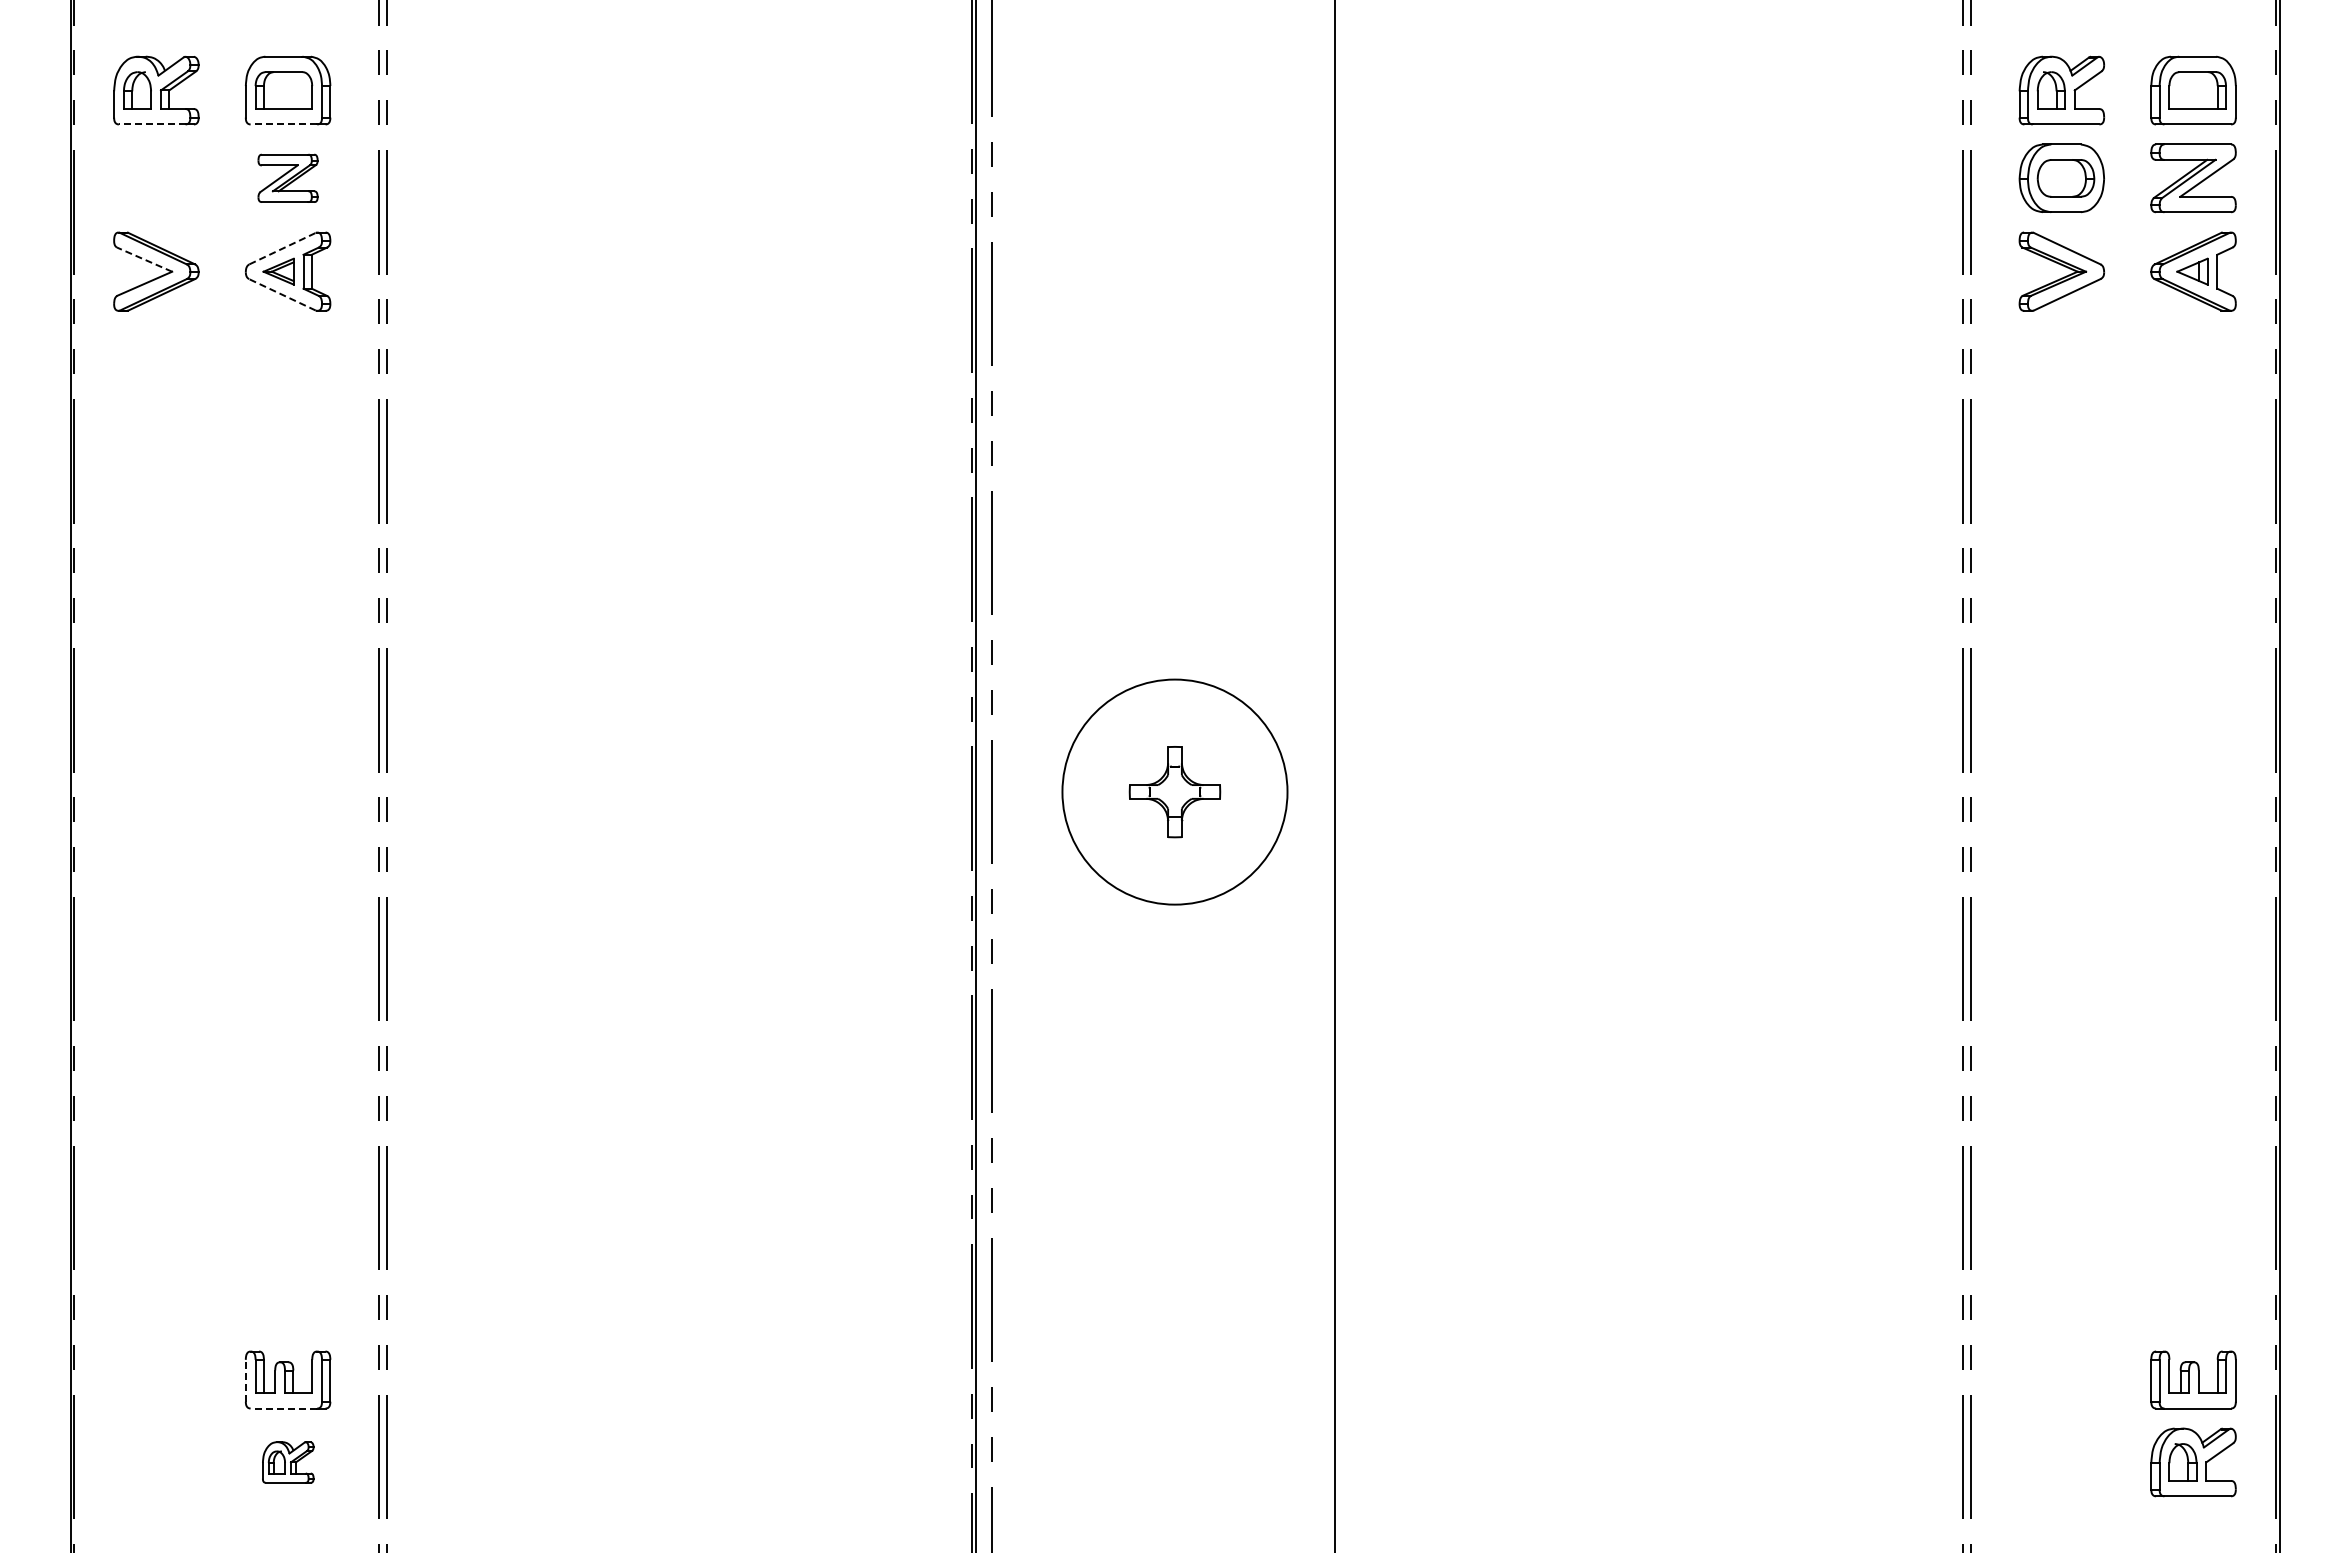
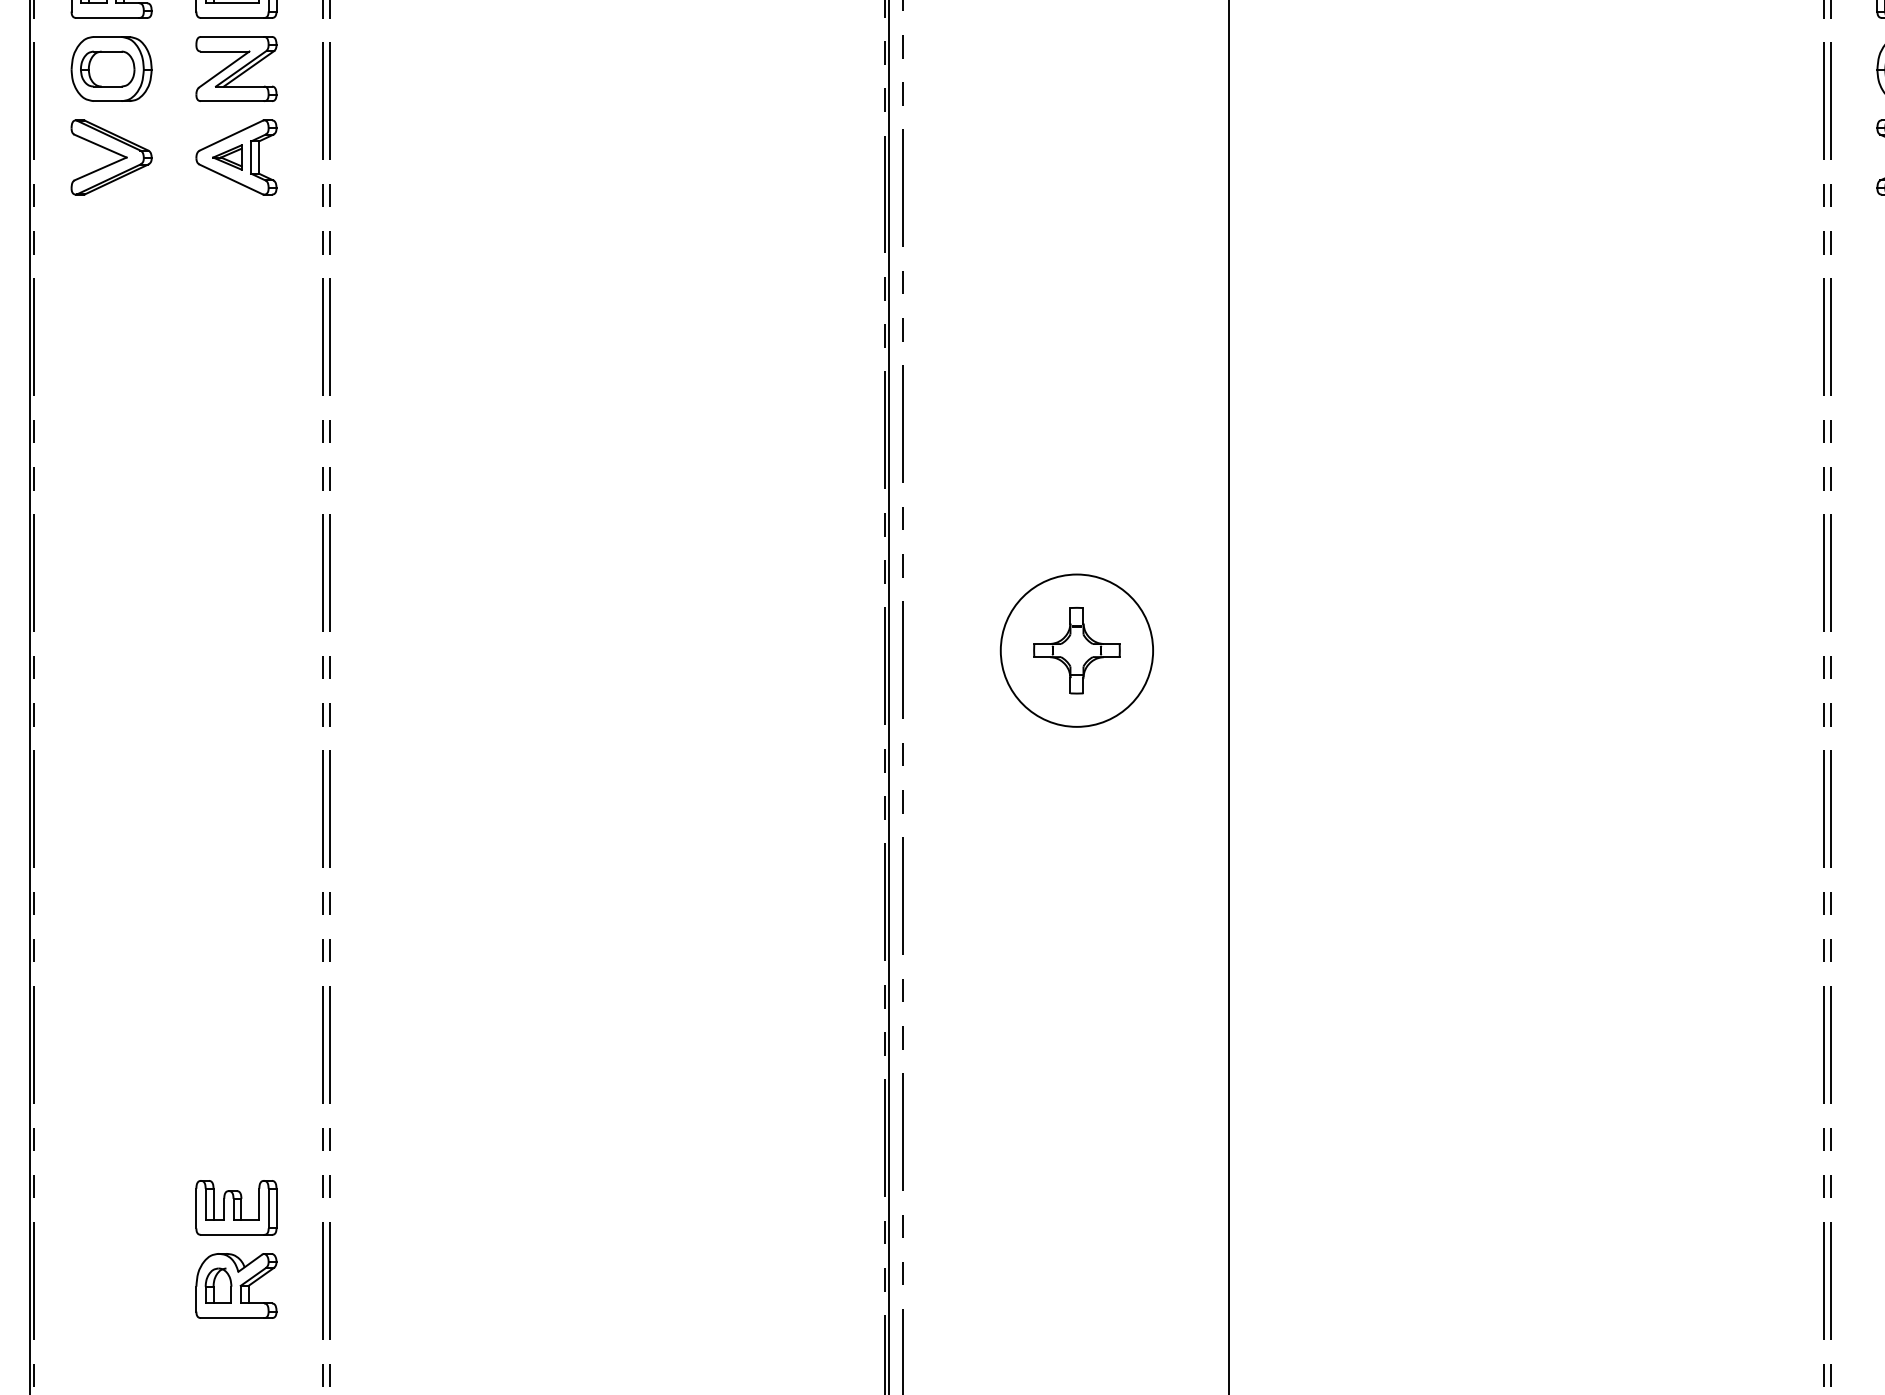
line: (151, 124) -> (107, 18), dashed -> solid
line: (283, 124) -> (232, 18), dashed -> solid
part: (156, 178) -> (111, 69), added
part: (287, 178) -> (235, 69), size x1.43
line: (282, 248) -> (231, 135), dashed -> solid
line: (144, 259) -> (100, 145), dashed -> solid
line: (282, 294) -> (231, 179), dashed -> solid
circle: (1174, 791) -> (1076, 650), size x0.71
line: (245, 1380) -> (196, 1208), dashed -> solid
line: (283, 1408) -> (232, 1234), dashed -> solid
part: (288, 1462) -> (236, 1286), size x1.67

